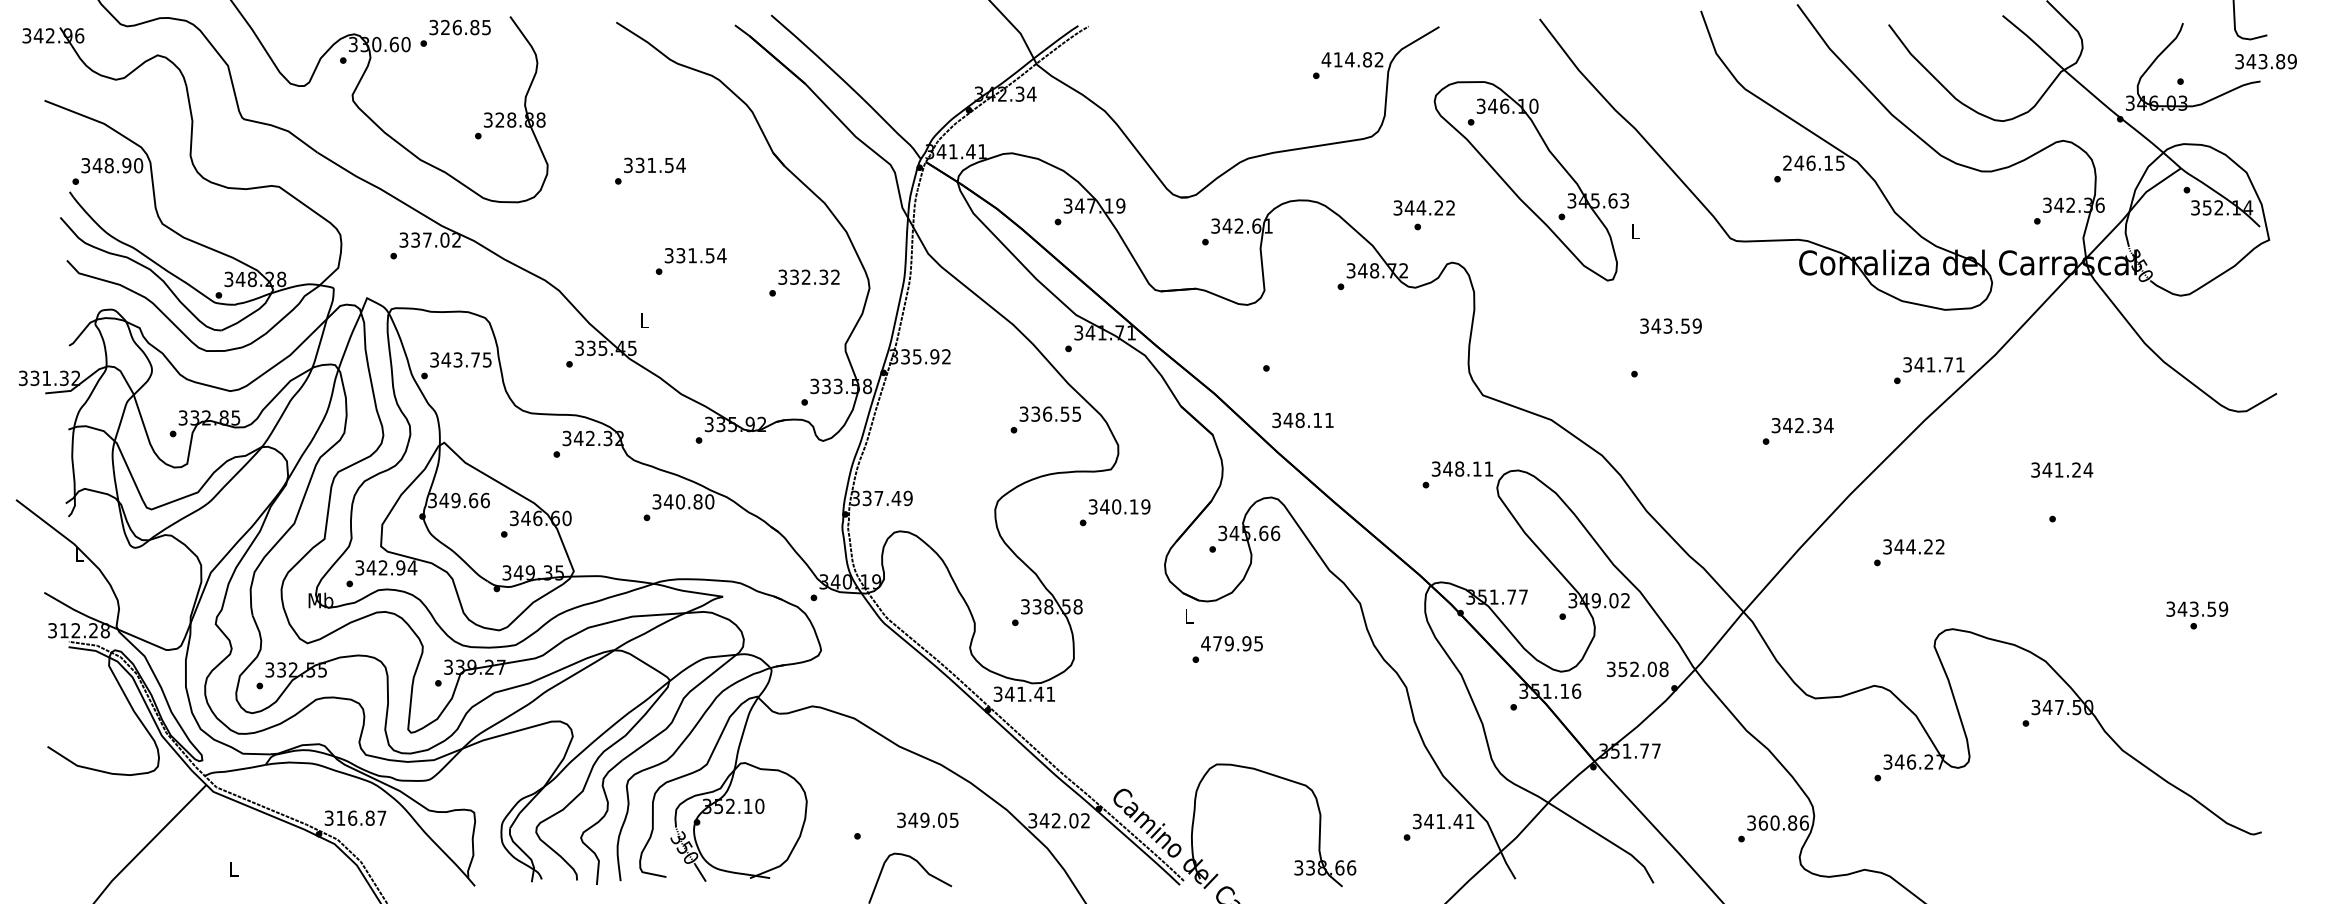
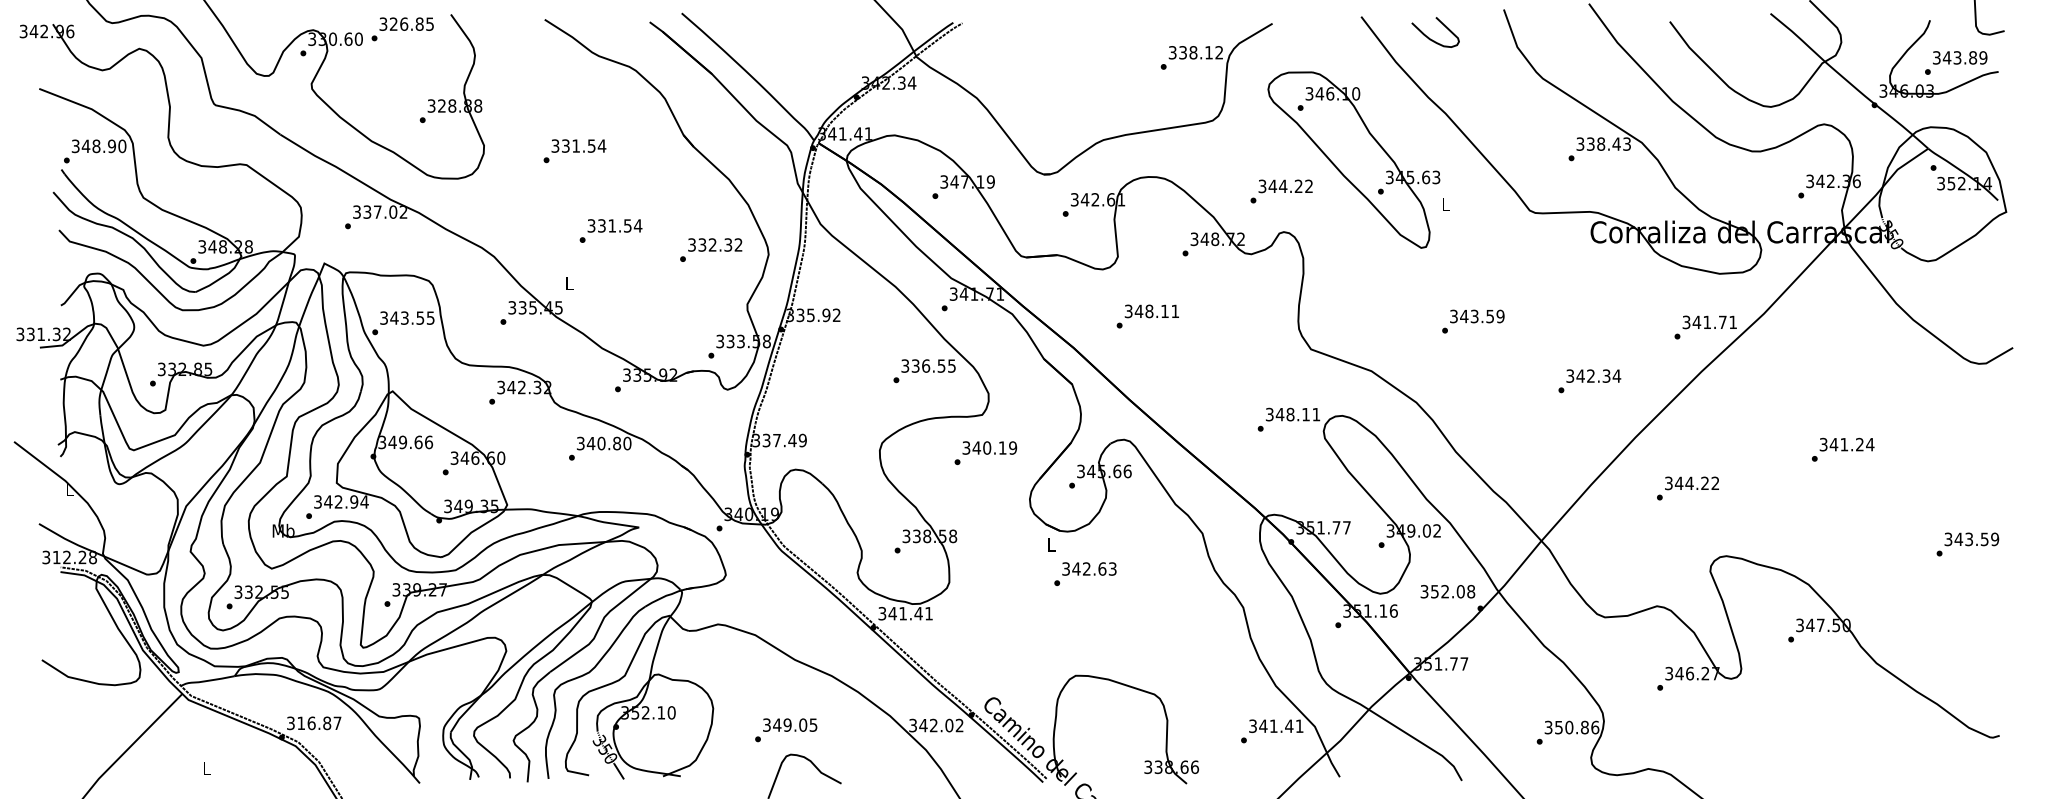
curve: (1619, 44) -> (1431, 39), added
text: (1346, 59) -> (1190, 52), 414.82 -> 338.12
text: (2265, 61) -> (1959, 57), moved
text: (1813, 162) -> (1603, 143), 246.15 -> 338.43
text: (1423, 207) -> (1285, 185), moved
text: (1670, 325) -> (1476, 315), moved
text: (475, 359) -> (420, 317), 343.75 -> 343.55
text: (1302, 420) -> (1151, 311), moved
text: (2062, 469) -> (1847, 444), moved
text: (2197, 608) -> (1972, 538), moved
text: (1231, 643) -> (1088, 568), 479.95 -> 342.63
text: (927, 819) -> (789, 724), moved
text: (1762, 822) -> (1558, 727), 360.86 -> 350.86

